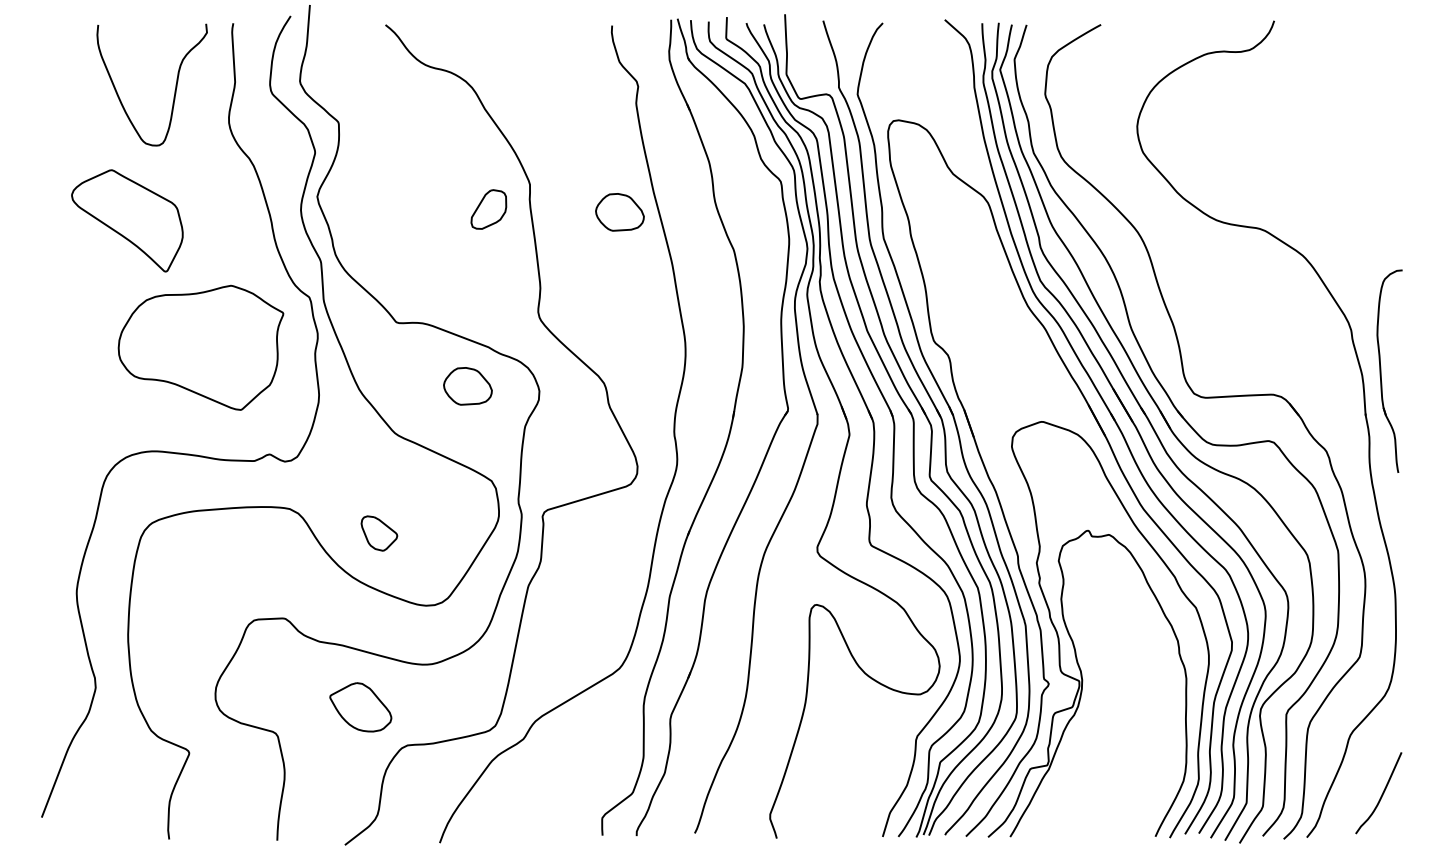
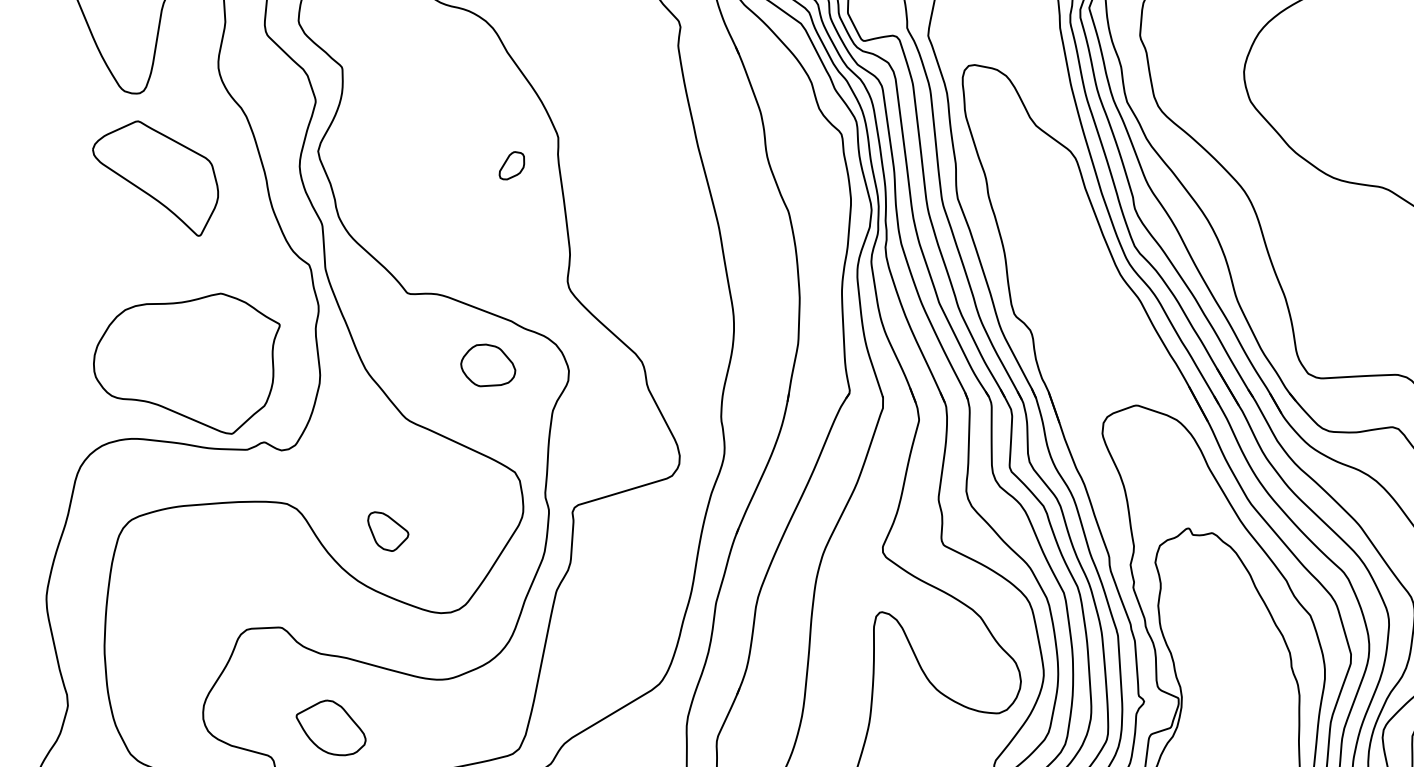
part: (488, 209) -> (511, 165), size x0.62
part: (619, 212) -> (659, 169), removed
part: (127, 220) -> (155, 178), moved
part: (200, 347) -> (186, 363), moved
part: (360, 707) -> (330, 728), moved

